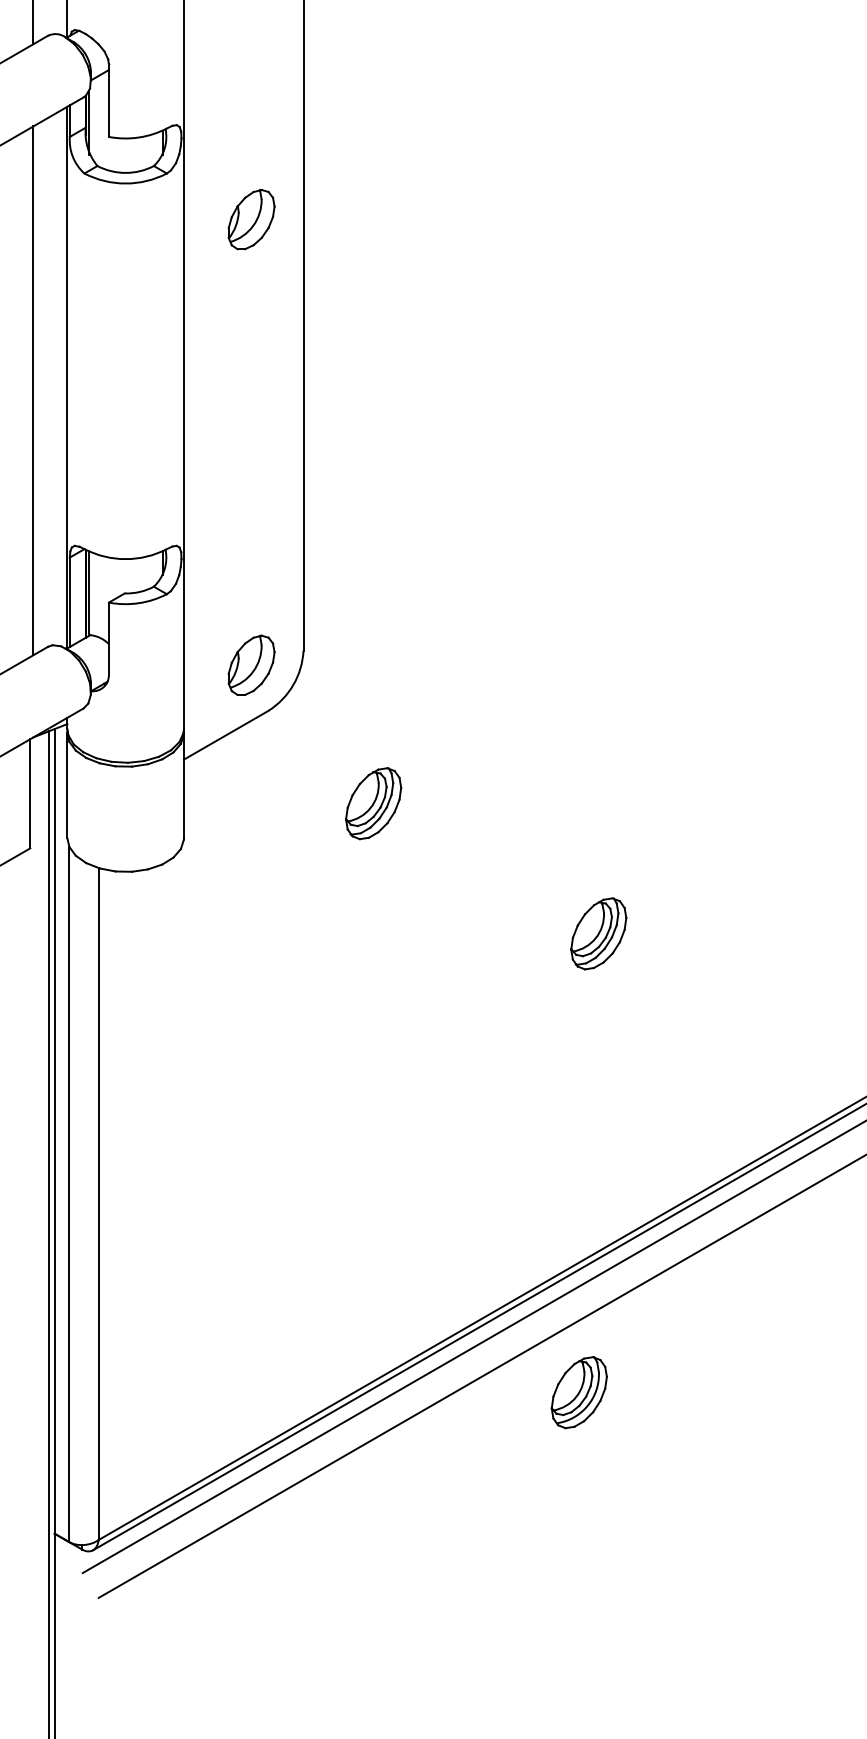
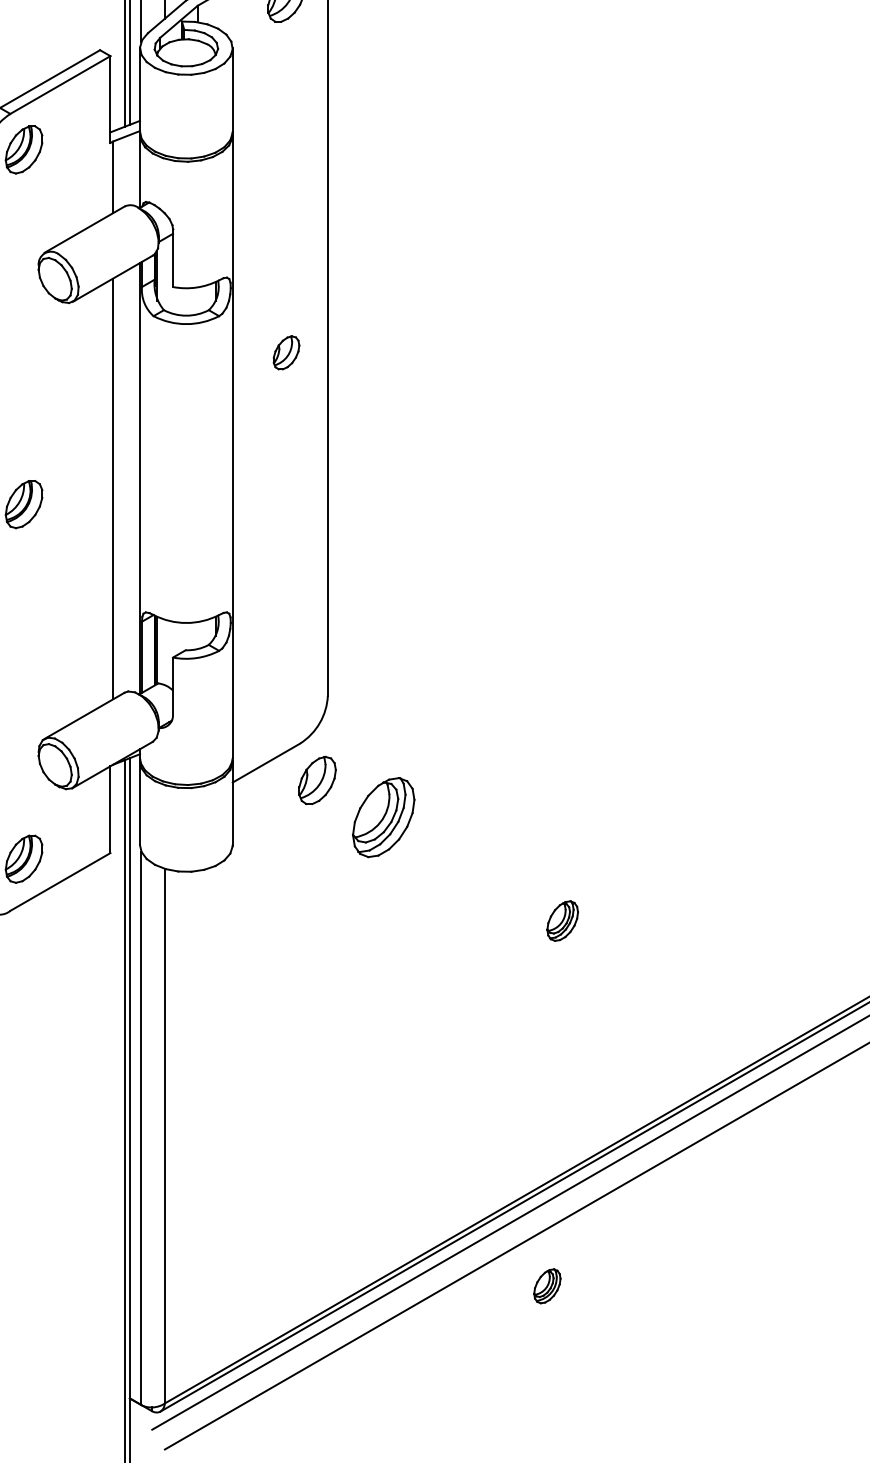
part: (251, 219) -> (286, 352), size x0.7
part: (251, 665) -> (317, 780), moved
part: (373, 803) -> (383, 817), size x1.4
part: (598, 933) -> (562, 920), size x0.7
part: (579, 1393) -> (547, 1286), size x0.6

